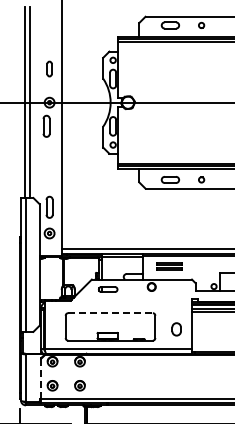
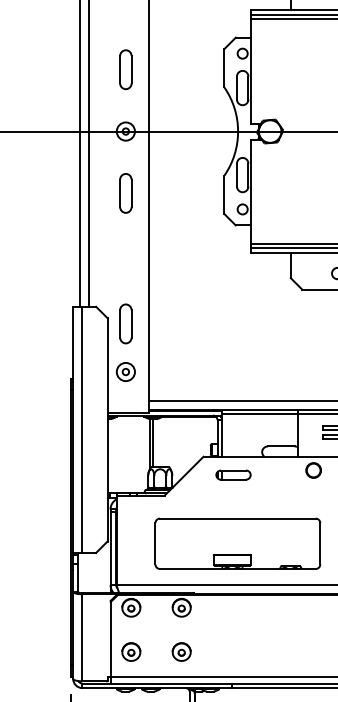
part: (49, 68) -> (125, 68), size x1.43
part: (46, 125) -> (125, 191), moved
line: (111, 313) -> (239, 519), dashed -> solid
line: (41, 378) -> (110, 638), dashed -> solid

